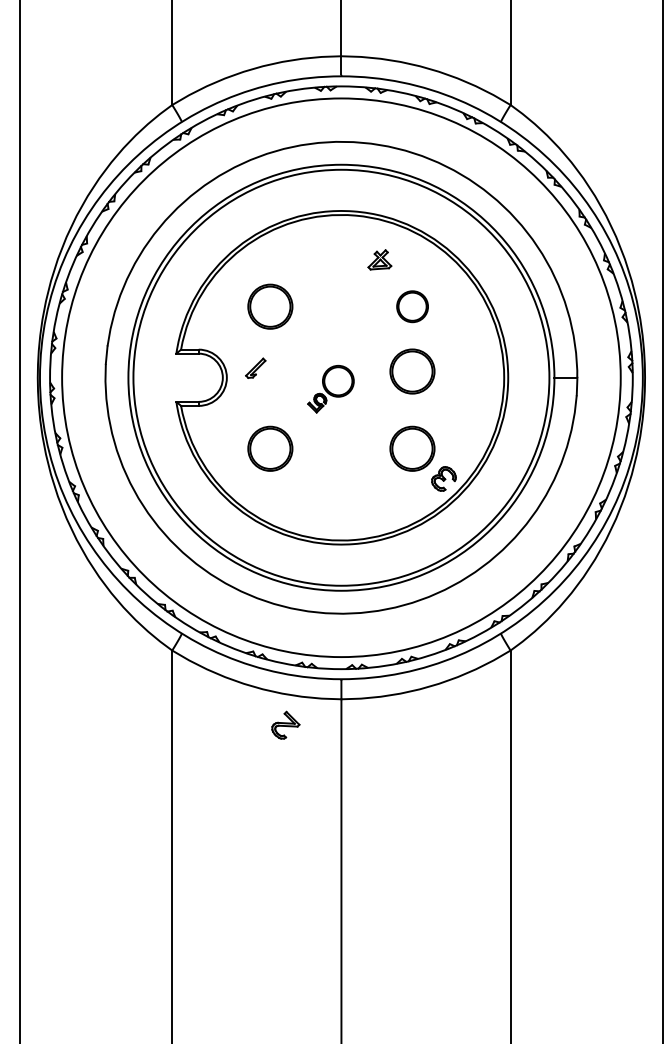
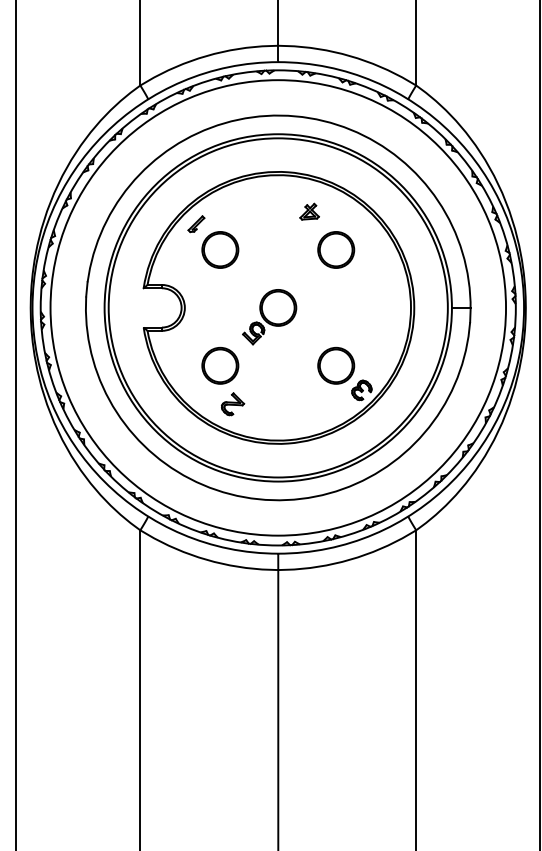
part: (412, 306) -> (336, 249), size x1.43
part: (255, 368) -> (196, 224), moved
part: (412, 371) -> (336, 302), removed
part: (330, 389) -> (269, 317), size x1.43
part: (286, 725) -> (233, 404), moved

